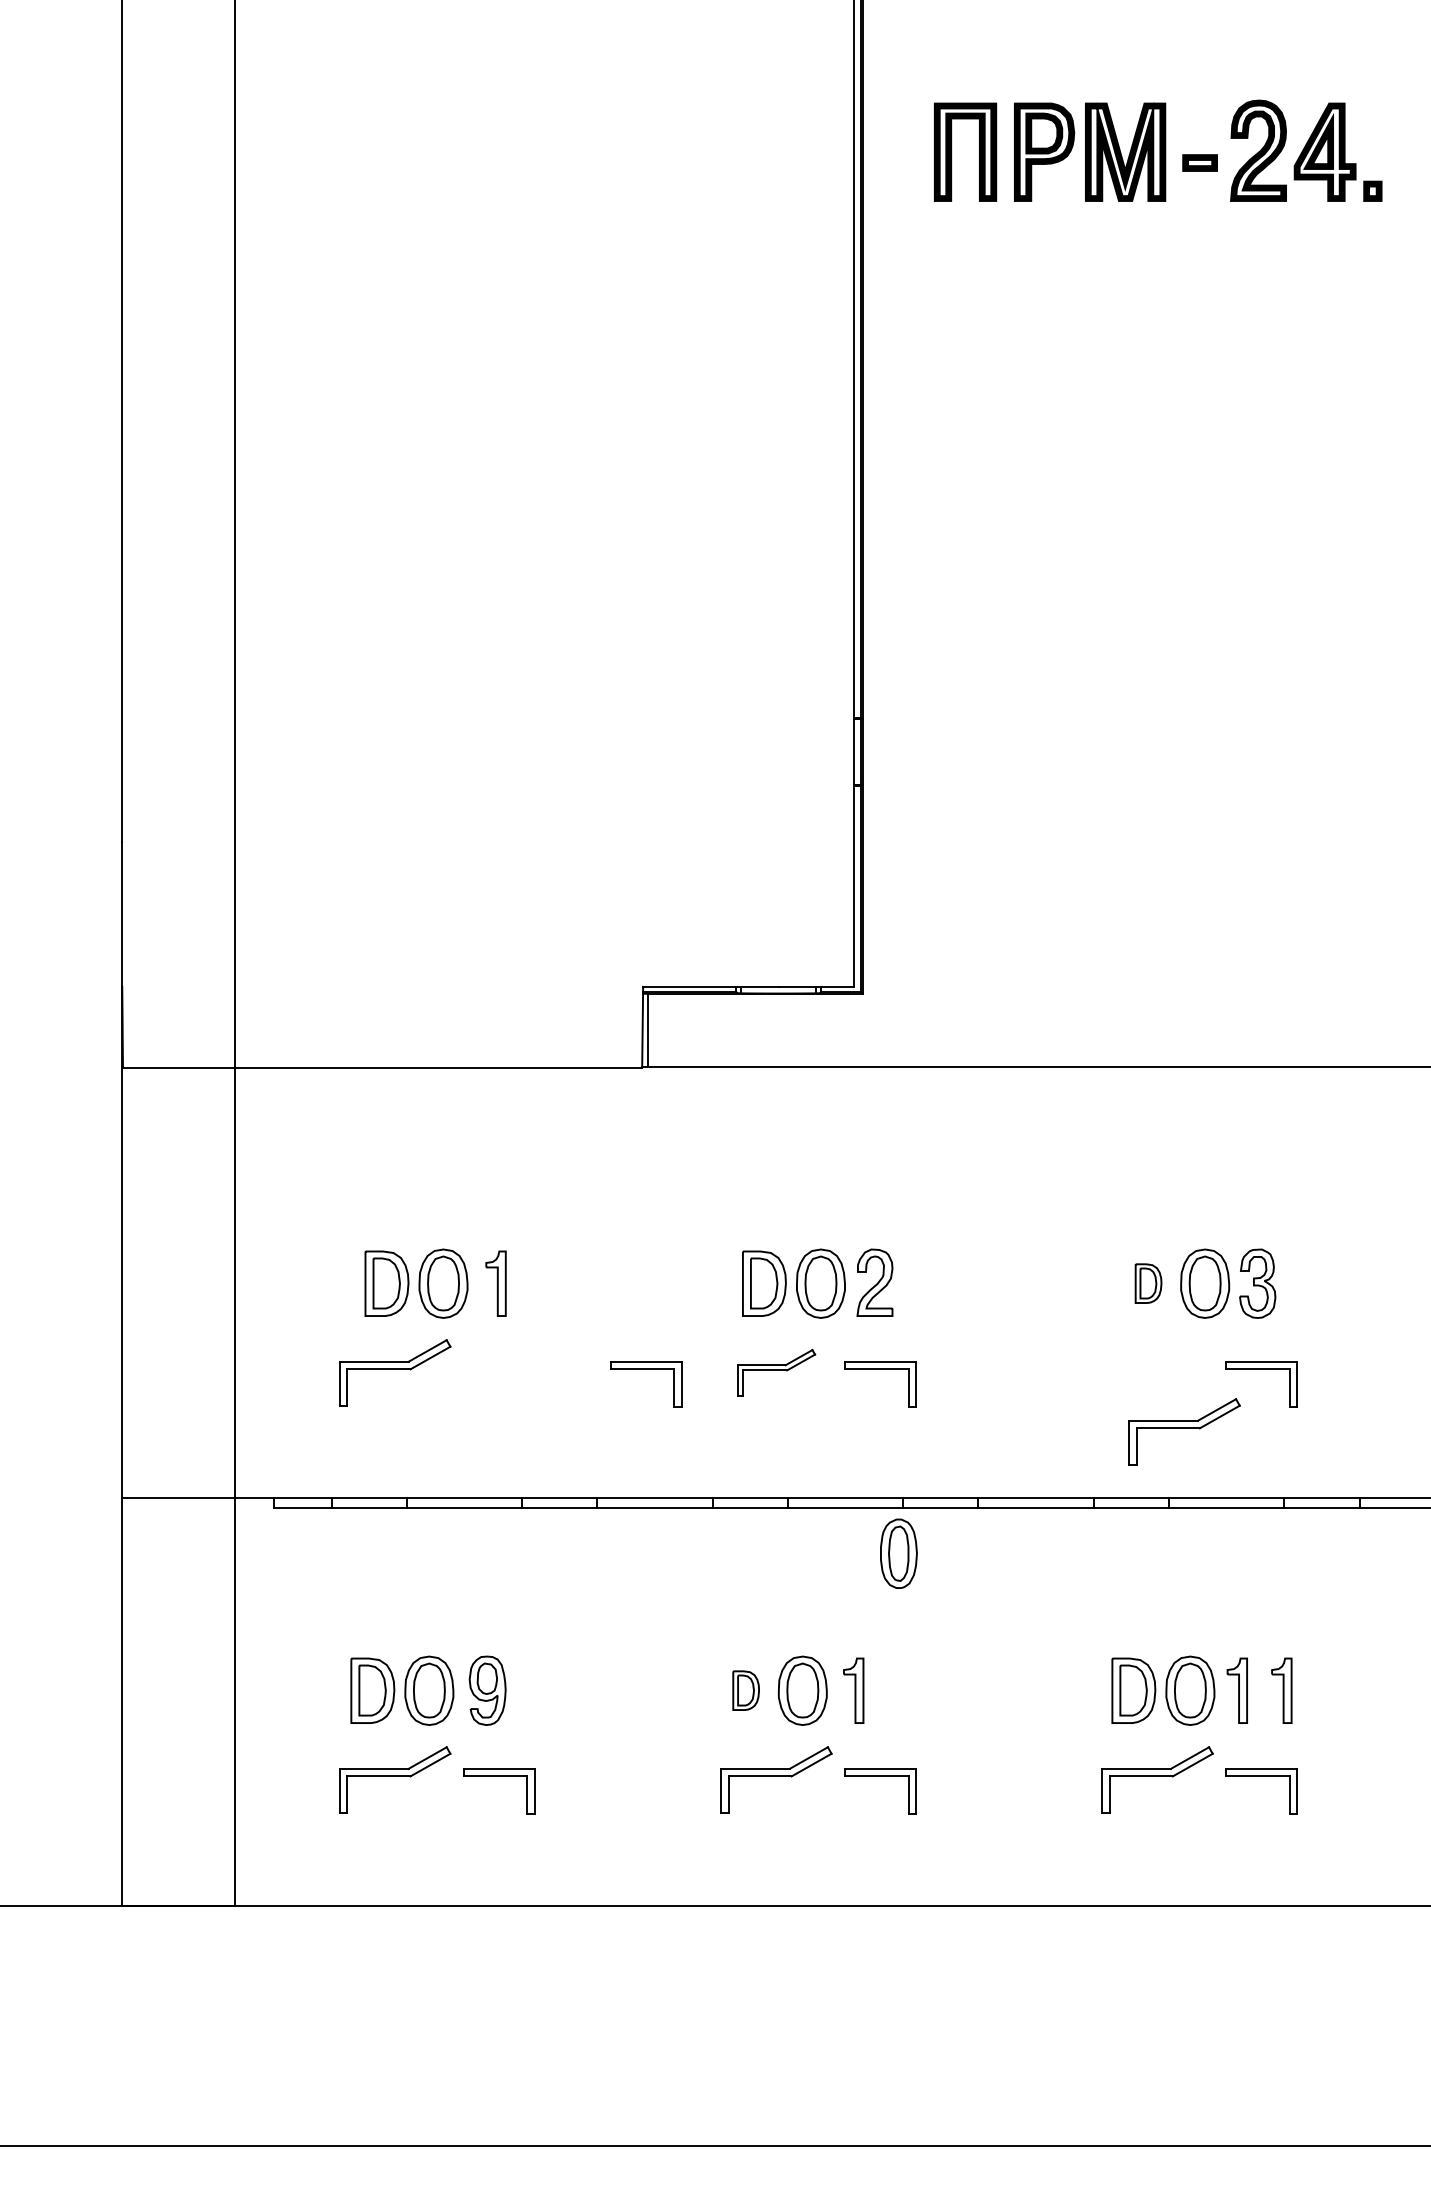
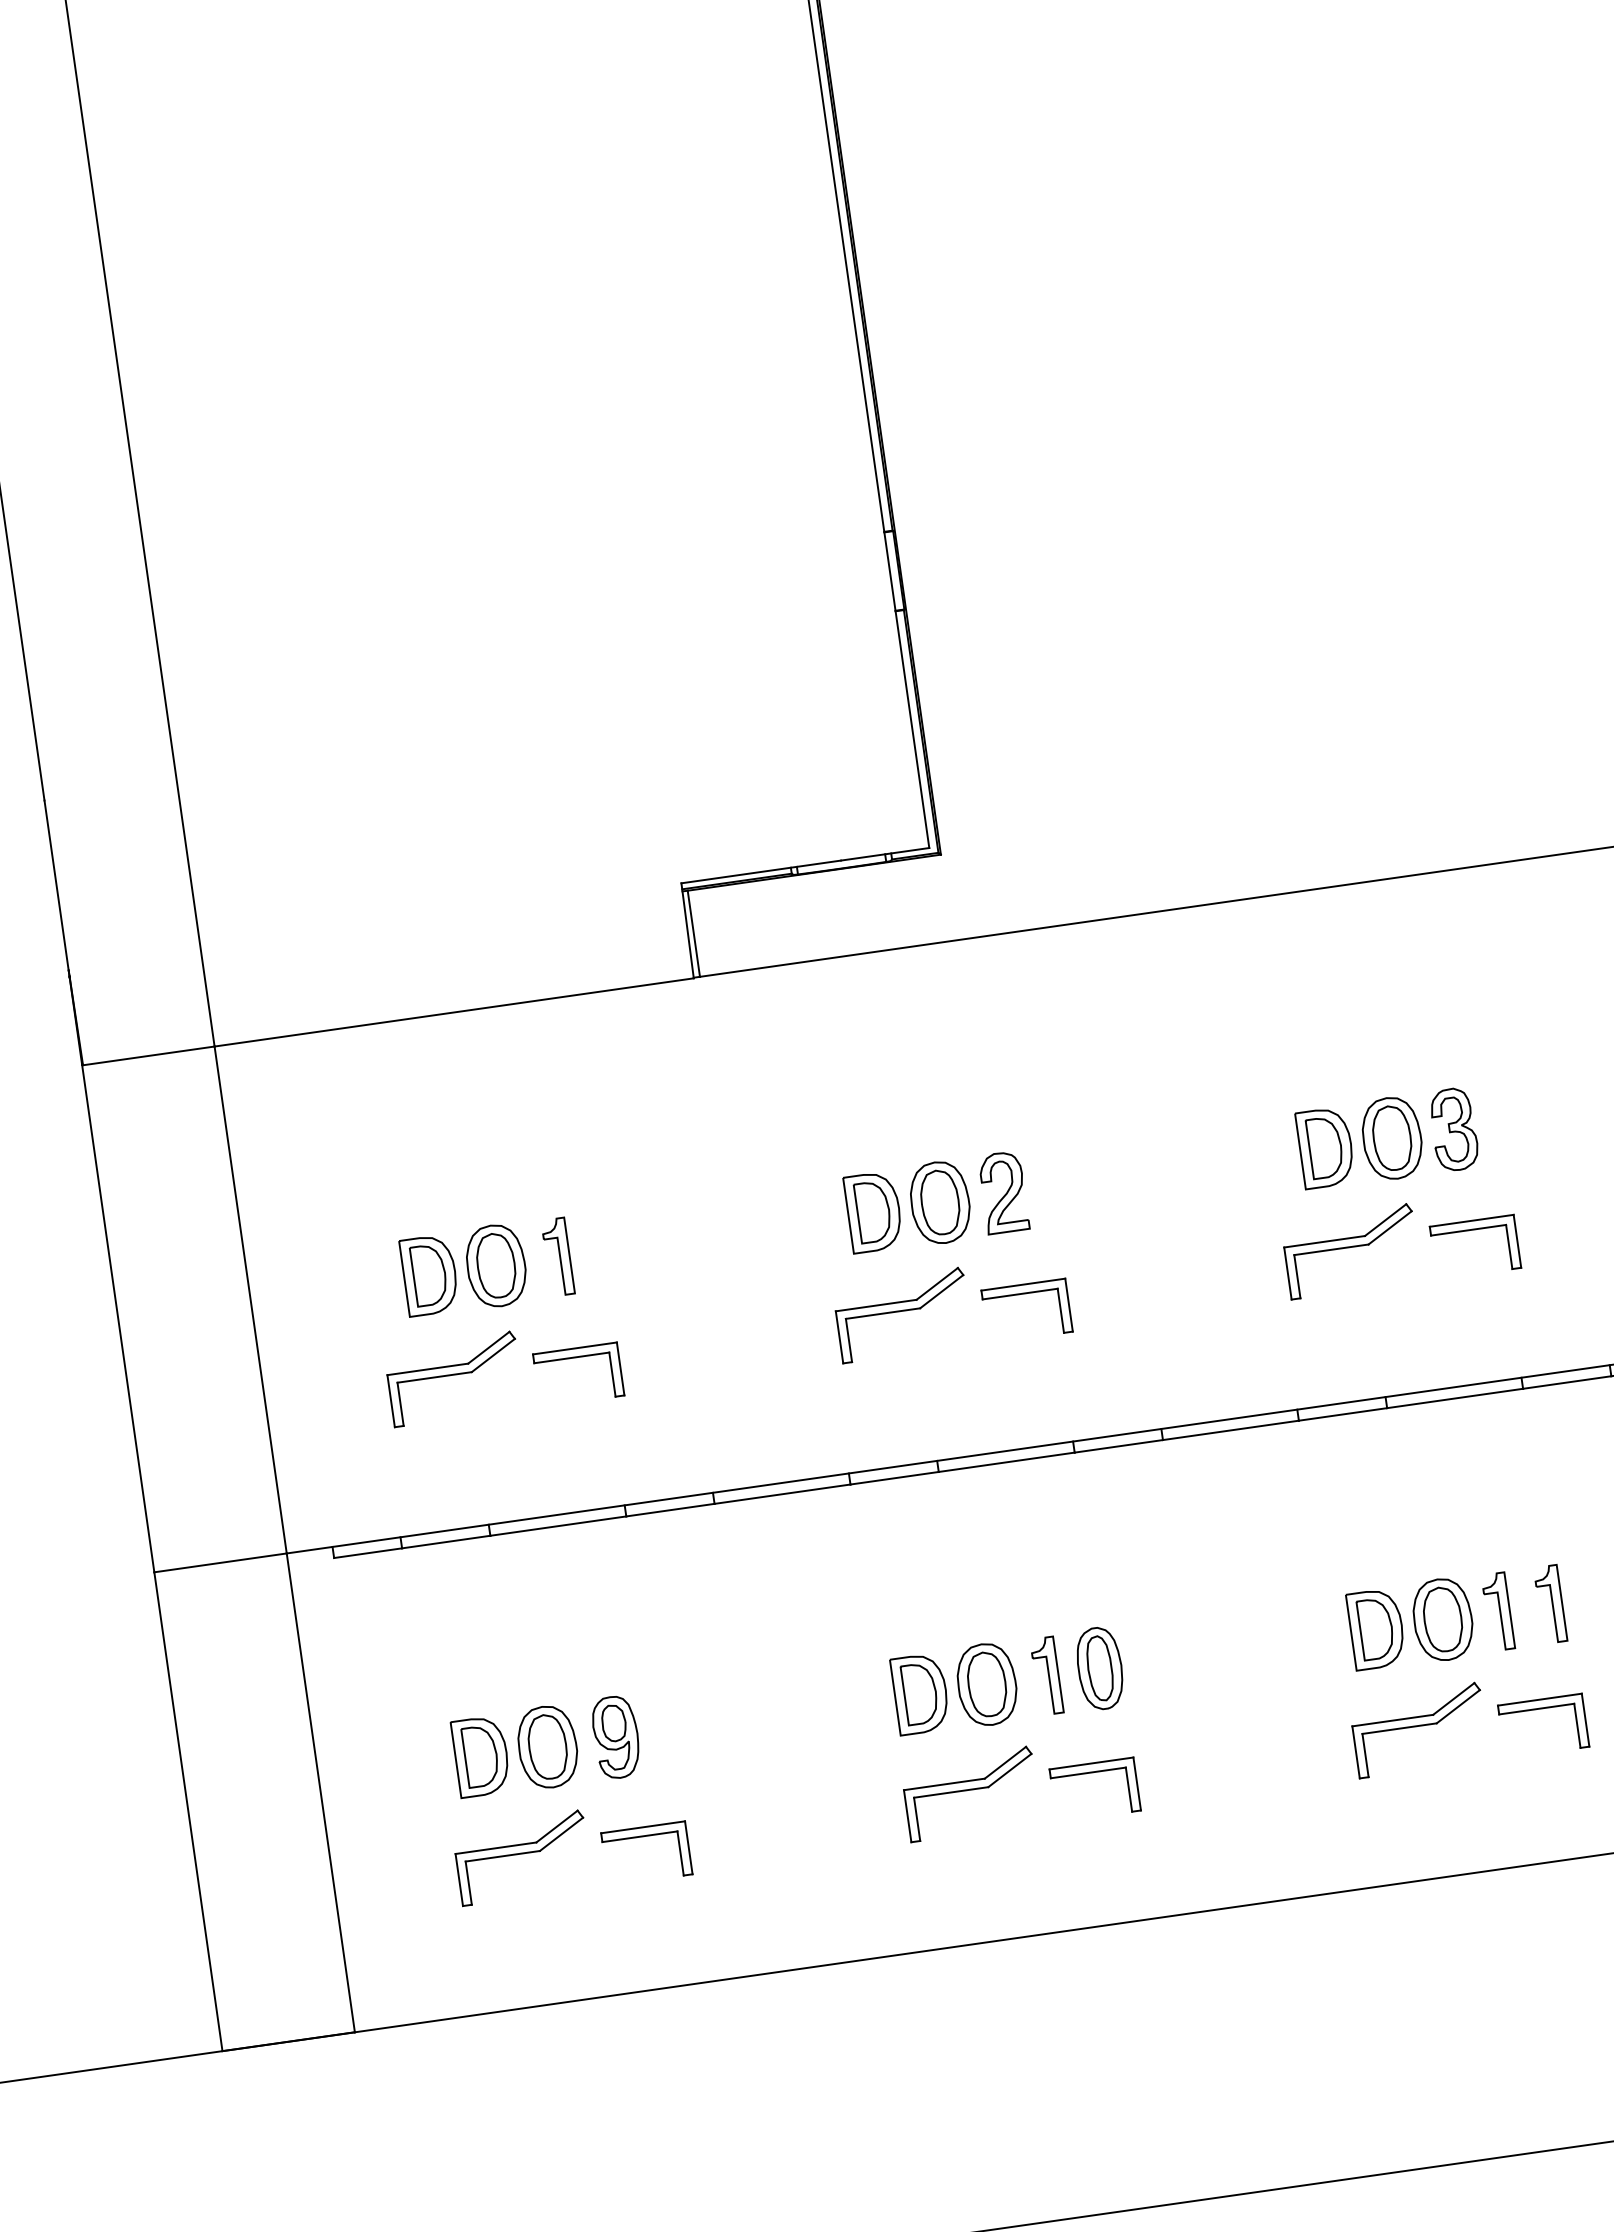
part: (1148, 1283) -> (1325, 1147), size x1.67
part: (646, 1369) -> (576, 1357), moved
part: (776, 1372) -> (902, 1314), size x1.43
part: (1184, 1431) -> (1351, 1250), moved
part: (898, 1553) -> (1099, 1668), moved
part: (745, 1690) -> (919, 1693), size x1.67

